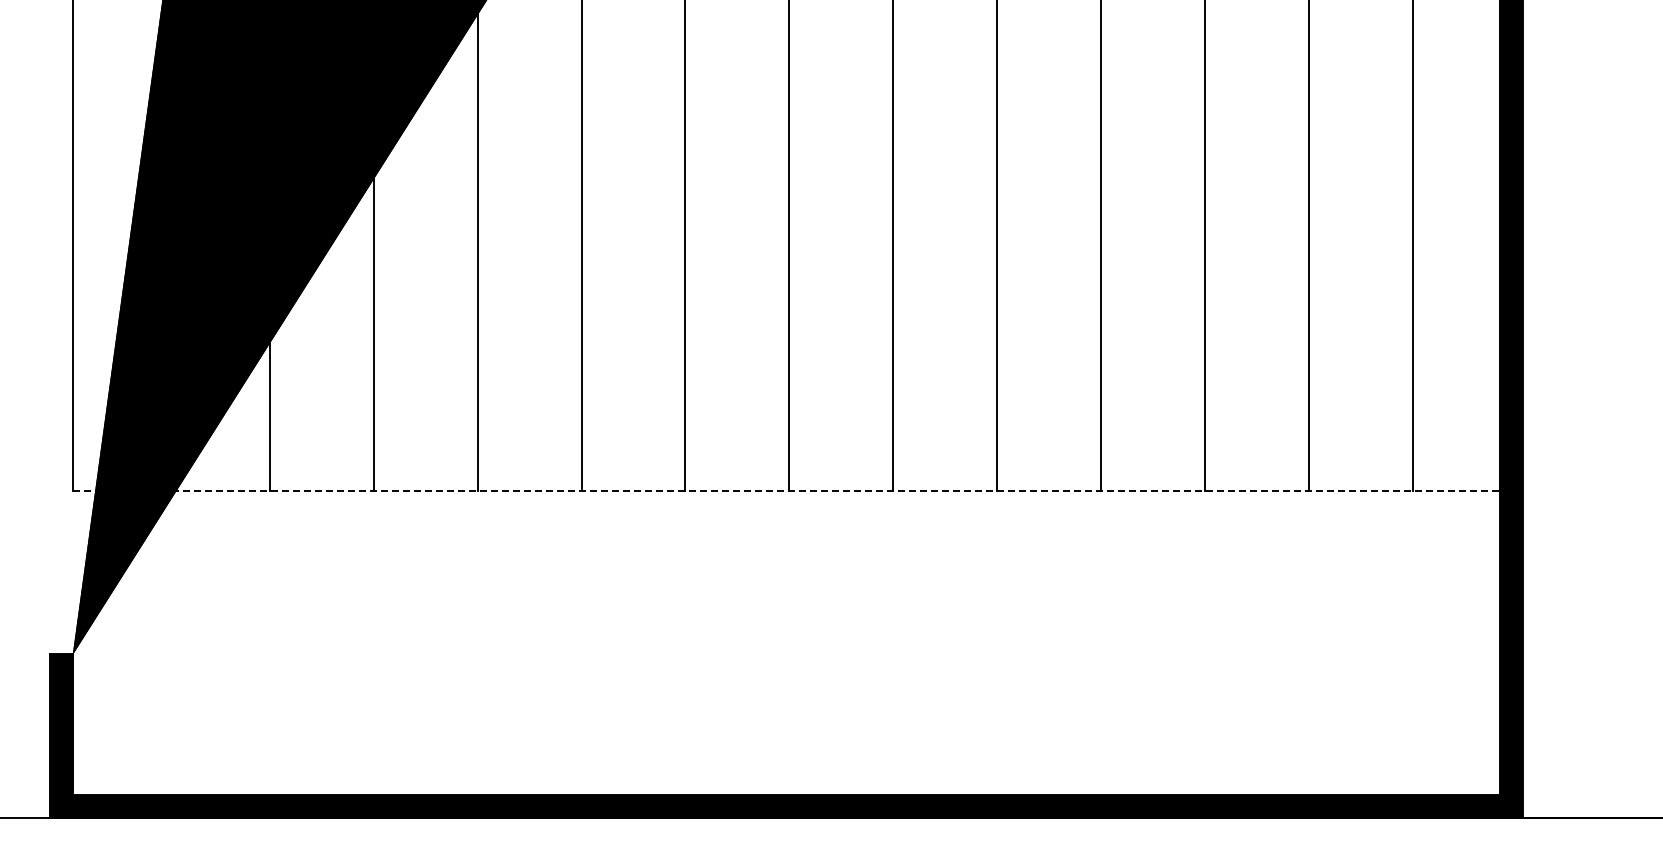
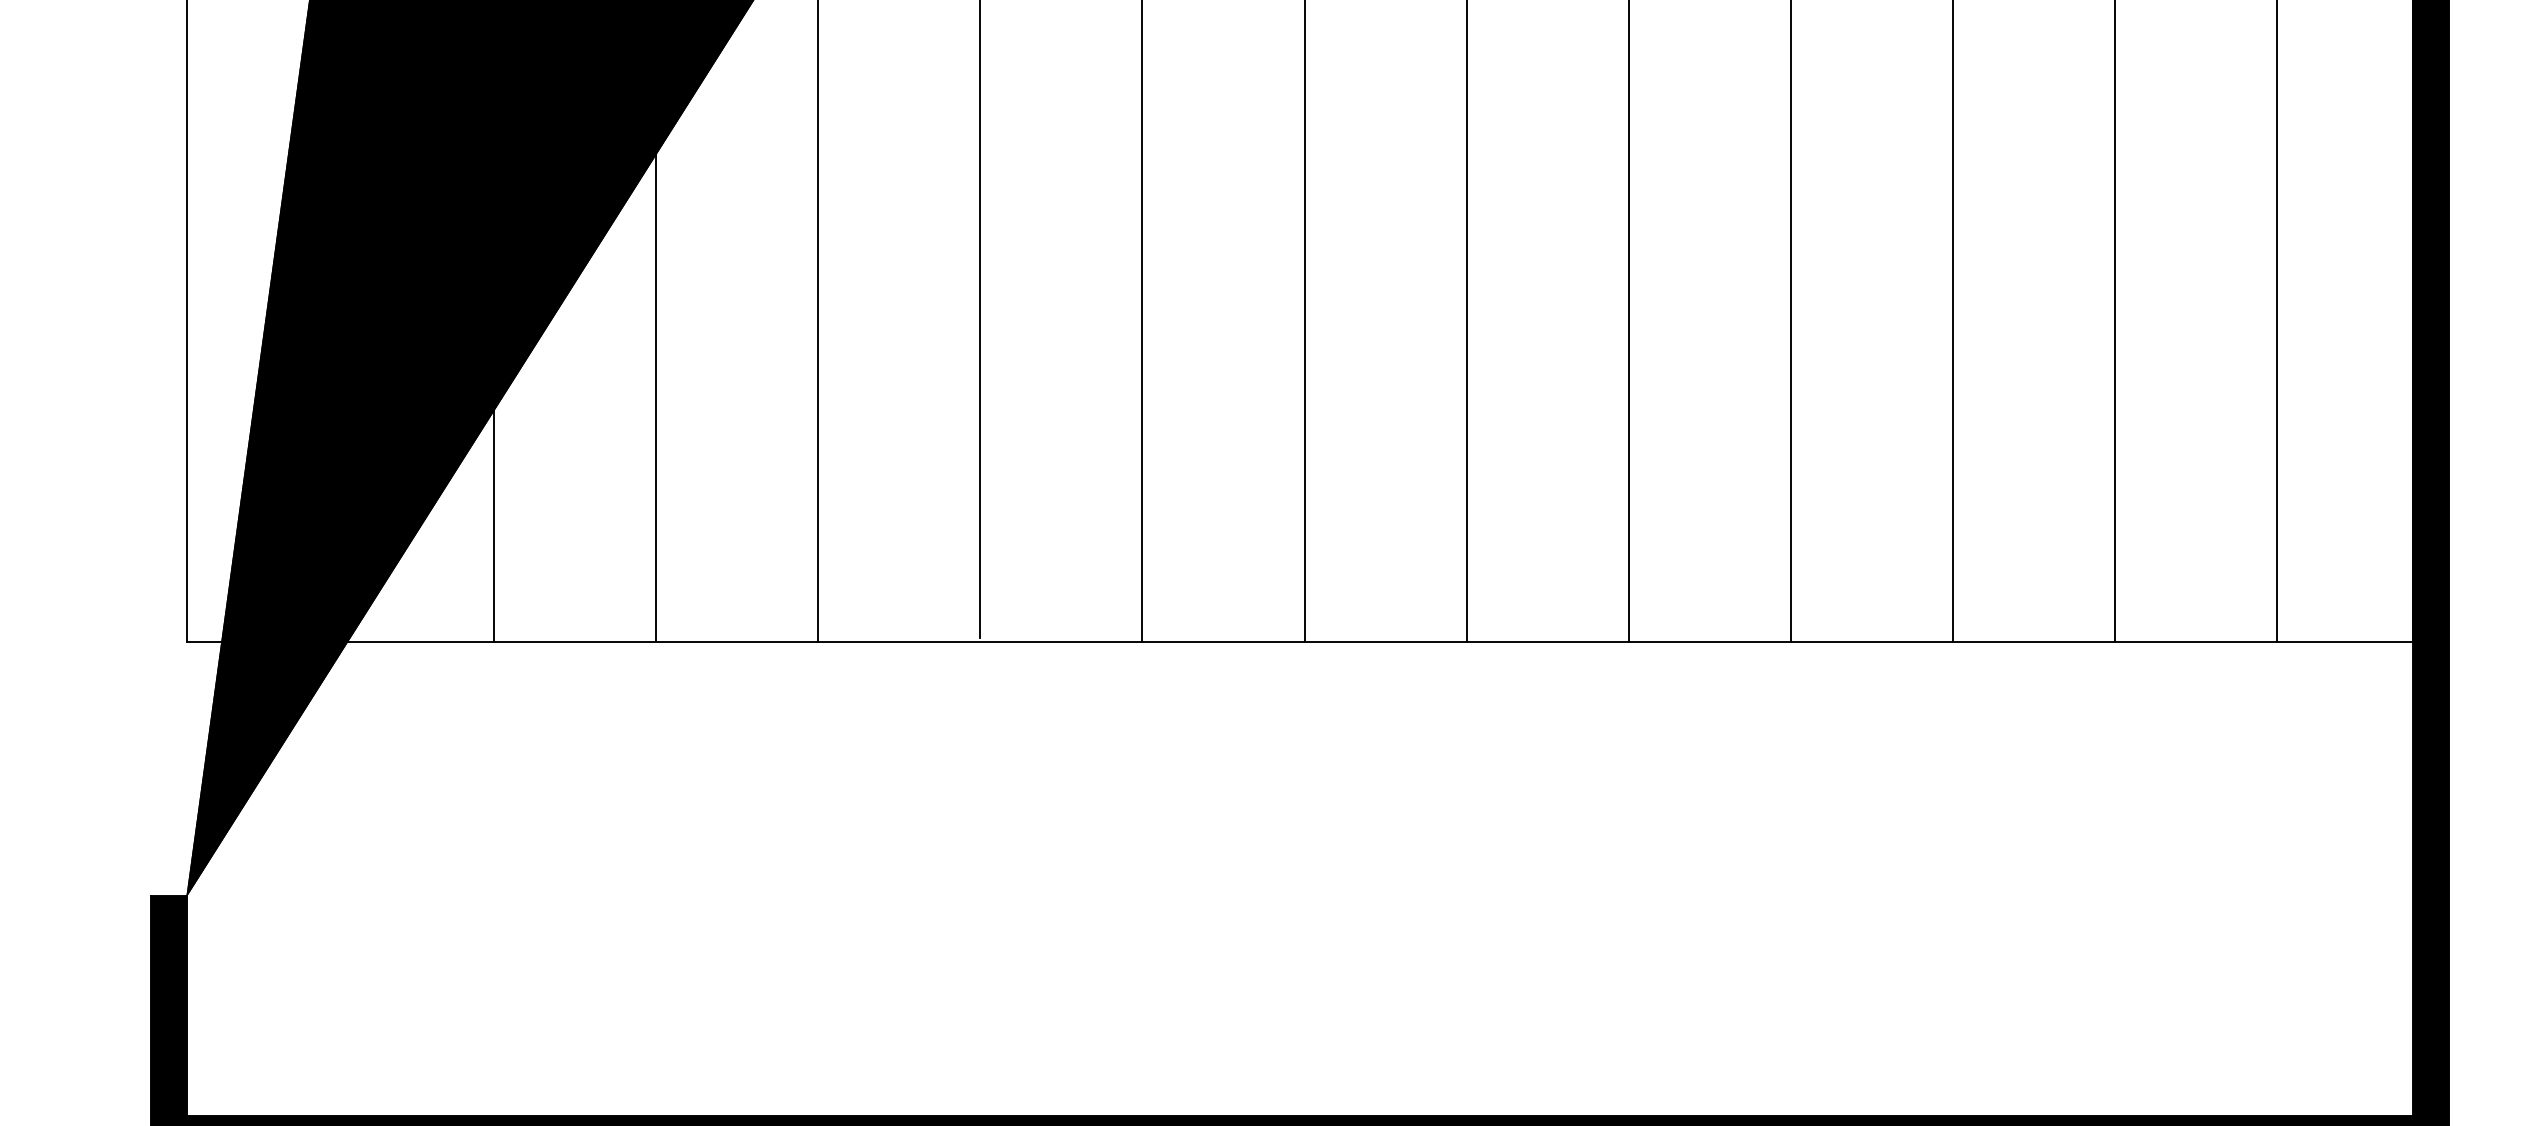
line: (787, 491) -> (1301, 642), dashed -> solid

